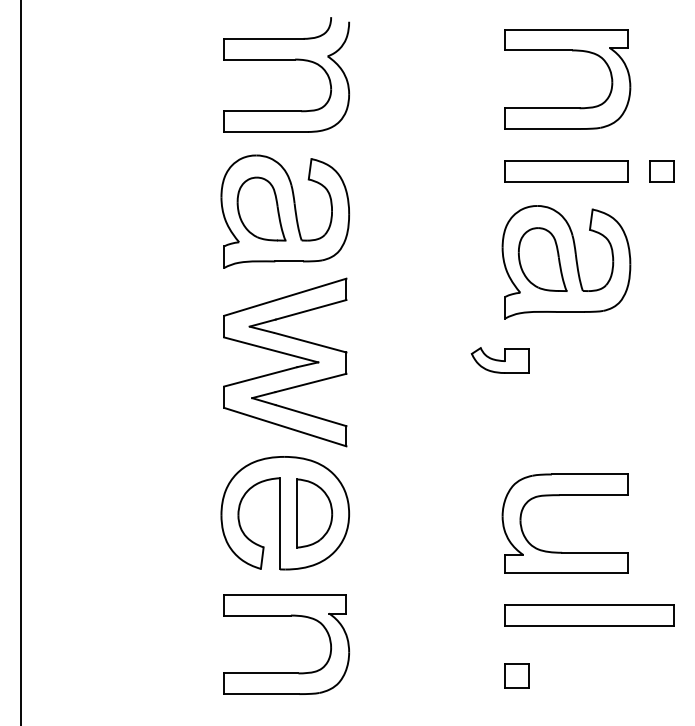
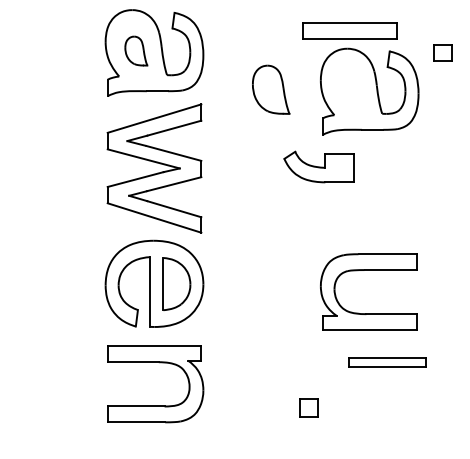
part: (566, 171) -> (349, 31), moved
part: (661, 171) -> (442, 52), moved
part: (261, 208) -> (136, 50), size x0.6
part: (542, 259) -> (270, 89), moved
part: (499, 360) -> (318, 167), size x1.6
part: (589, 615) -> (387, 362), size x0.6
part: (516, 675) -> (308, 408), moved

